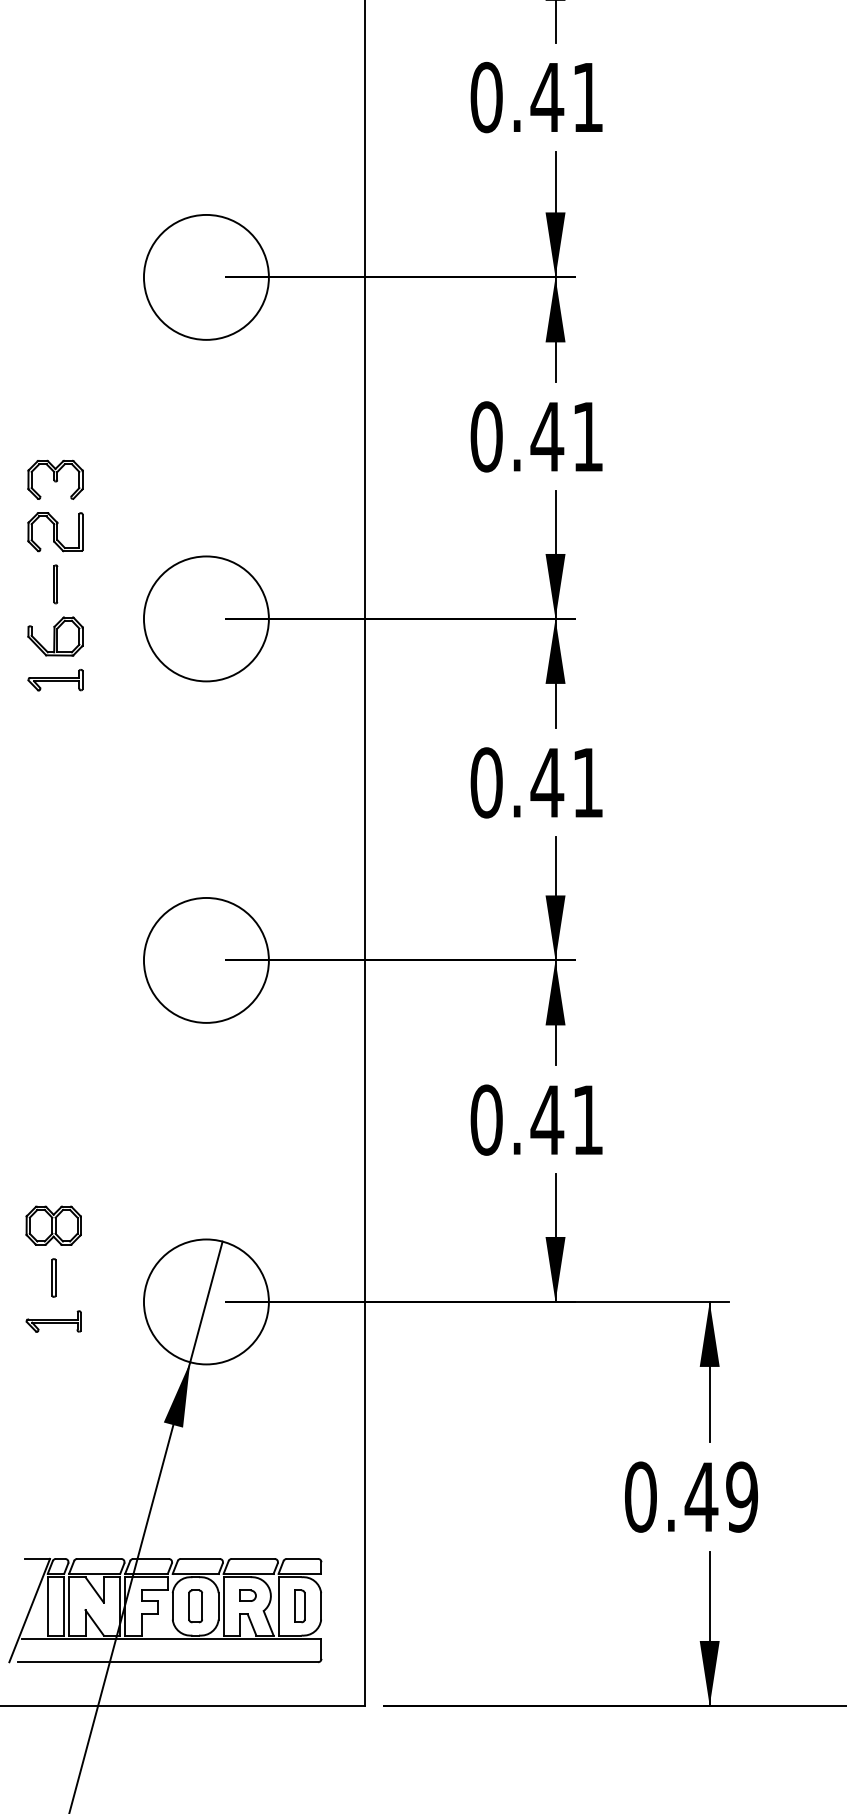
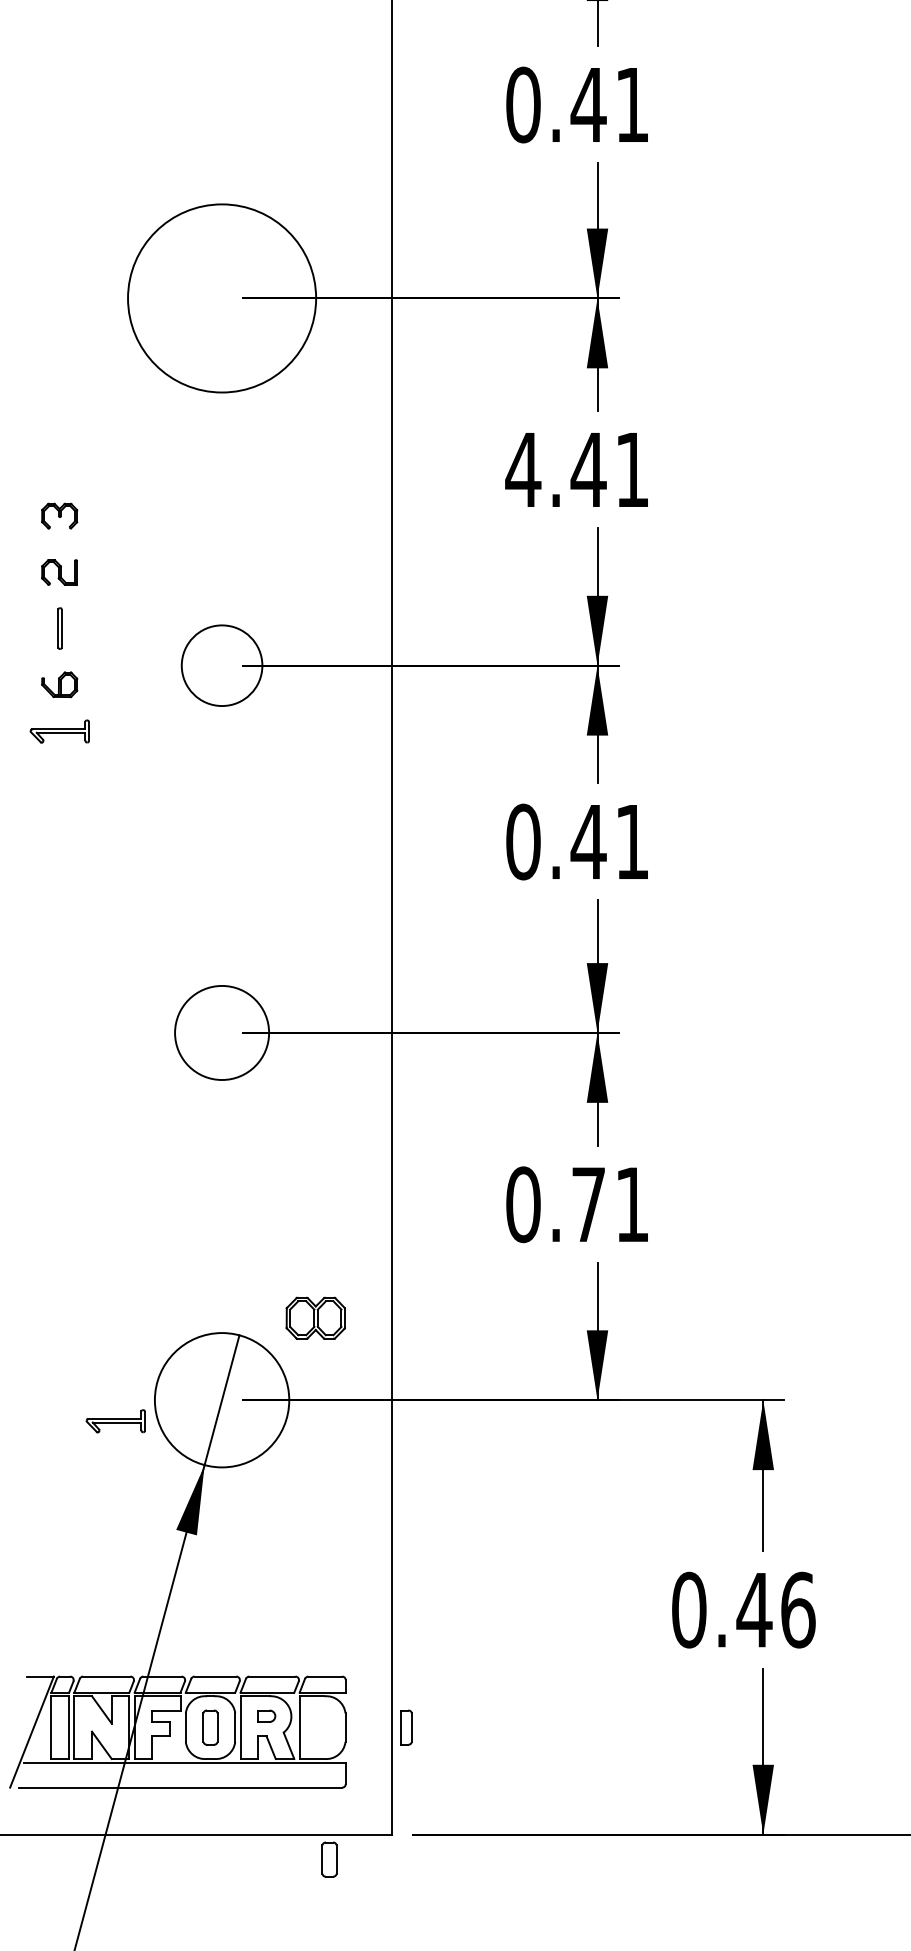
circle: (205, 277) -> (221, 298), size x1.4
text: (486, 436) -> (523, 469), 0.41 -> 4.41
part: (55, 479) -> (59, 515), size x0.6
part: (55, 532) -> (59, 572), size x0.6
circle: (205, 618) -> (221, 665), size x0.6
part: (55, 636) -> (59, 684), size x0.6
circle: (205, 960) -> (221, 1032), size x0.7
text: (547, 1119) -> (588, 1204), 0.41 -> 0.71
part: (53, 1225) -> (315, 1317), moved
part: (53, 1278) -> (57, 1374), removed
part: (53, 1321) -> (115, 1421), moved
text: (741, 1496) -> (797, 1609), 0.49 -> 0.46
part: (299, 1606) -> (406, 1727), moved
part: (306, 1729) -> (329, 1859), added

